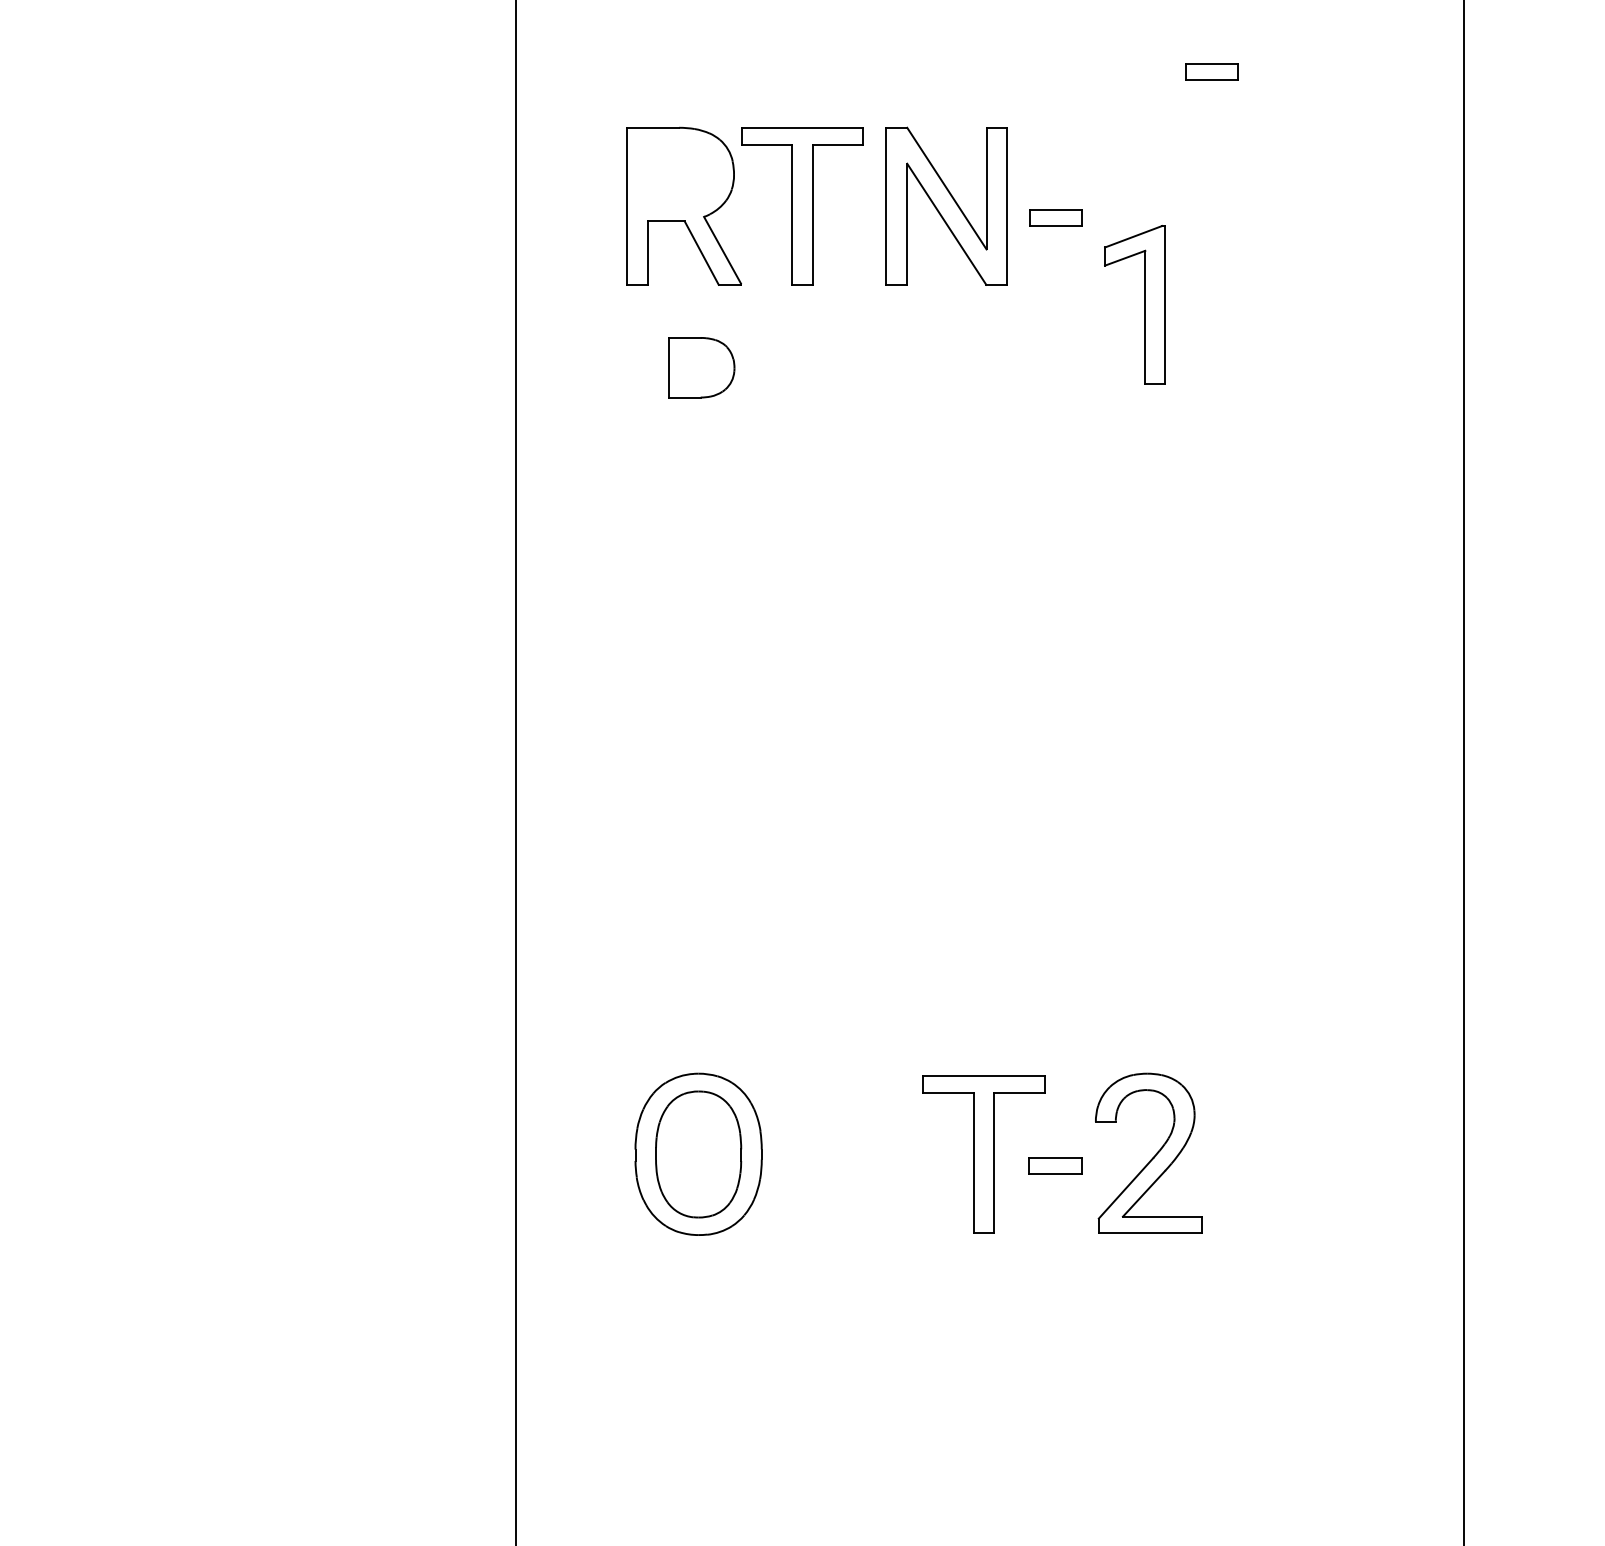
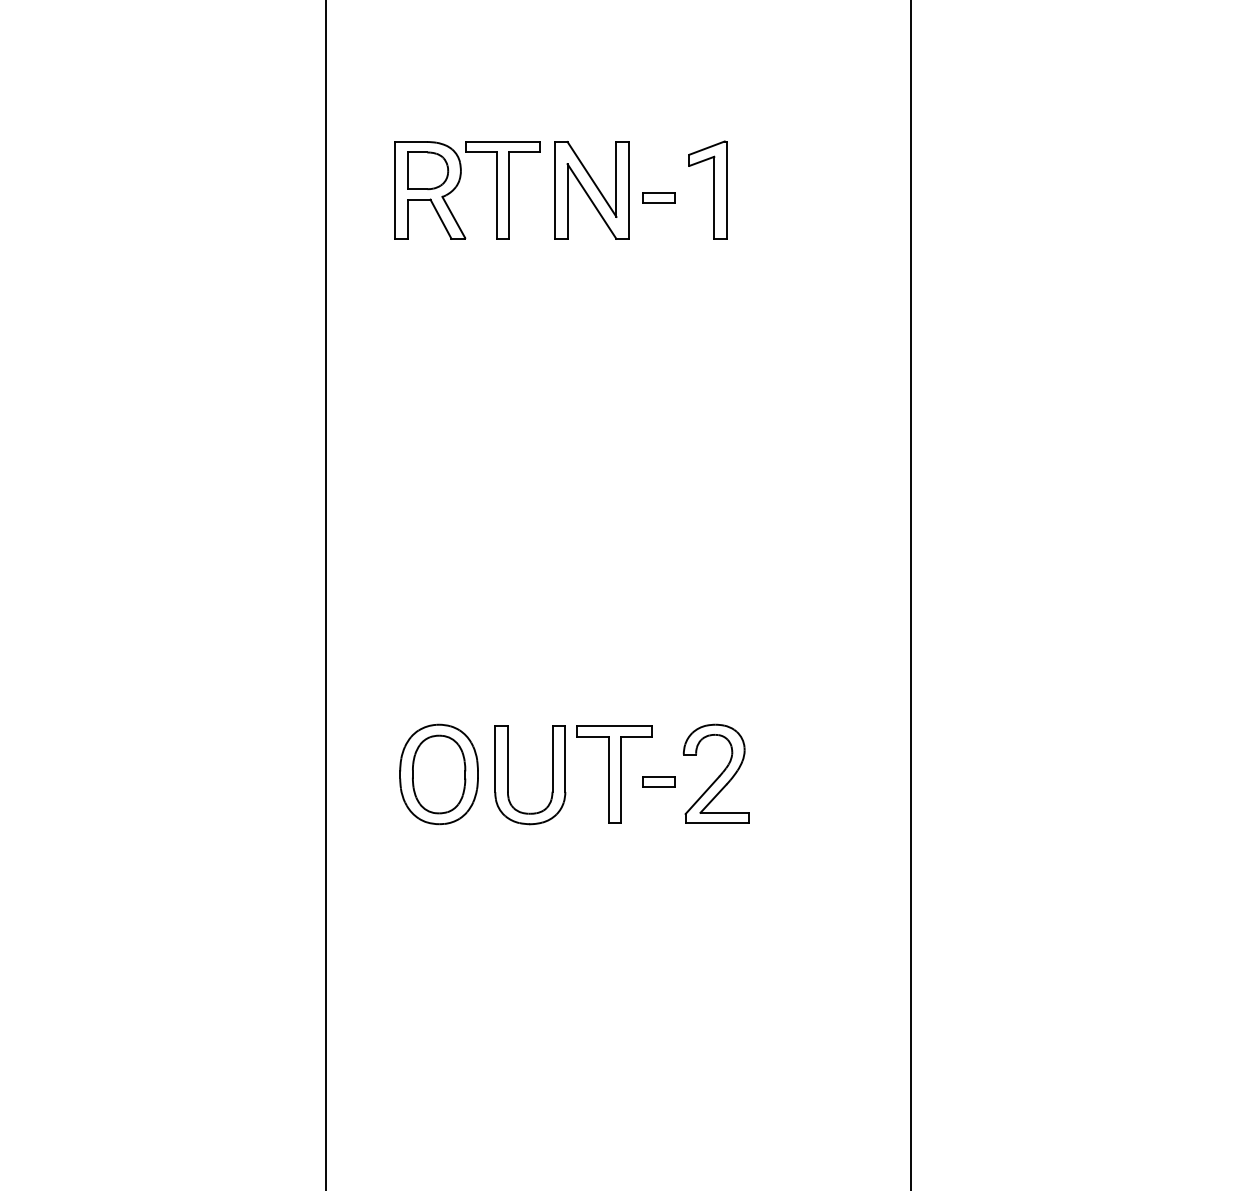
part: (1210, 71) -> (754, 107), removed
part: (1134, 303) -> (707, 189), moved
part: (702, 367) -> (428, 170), moved
part: (811, 1156) -> (508, 775), added

